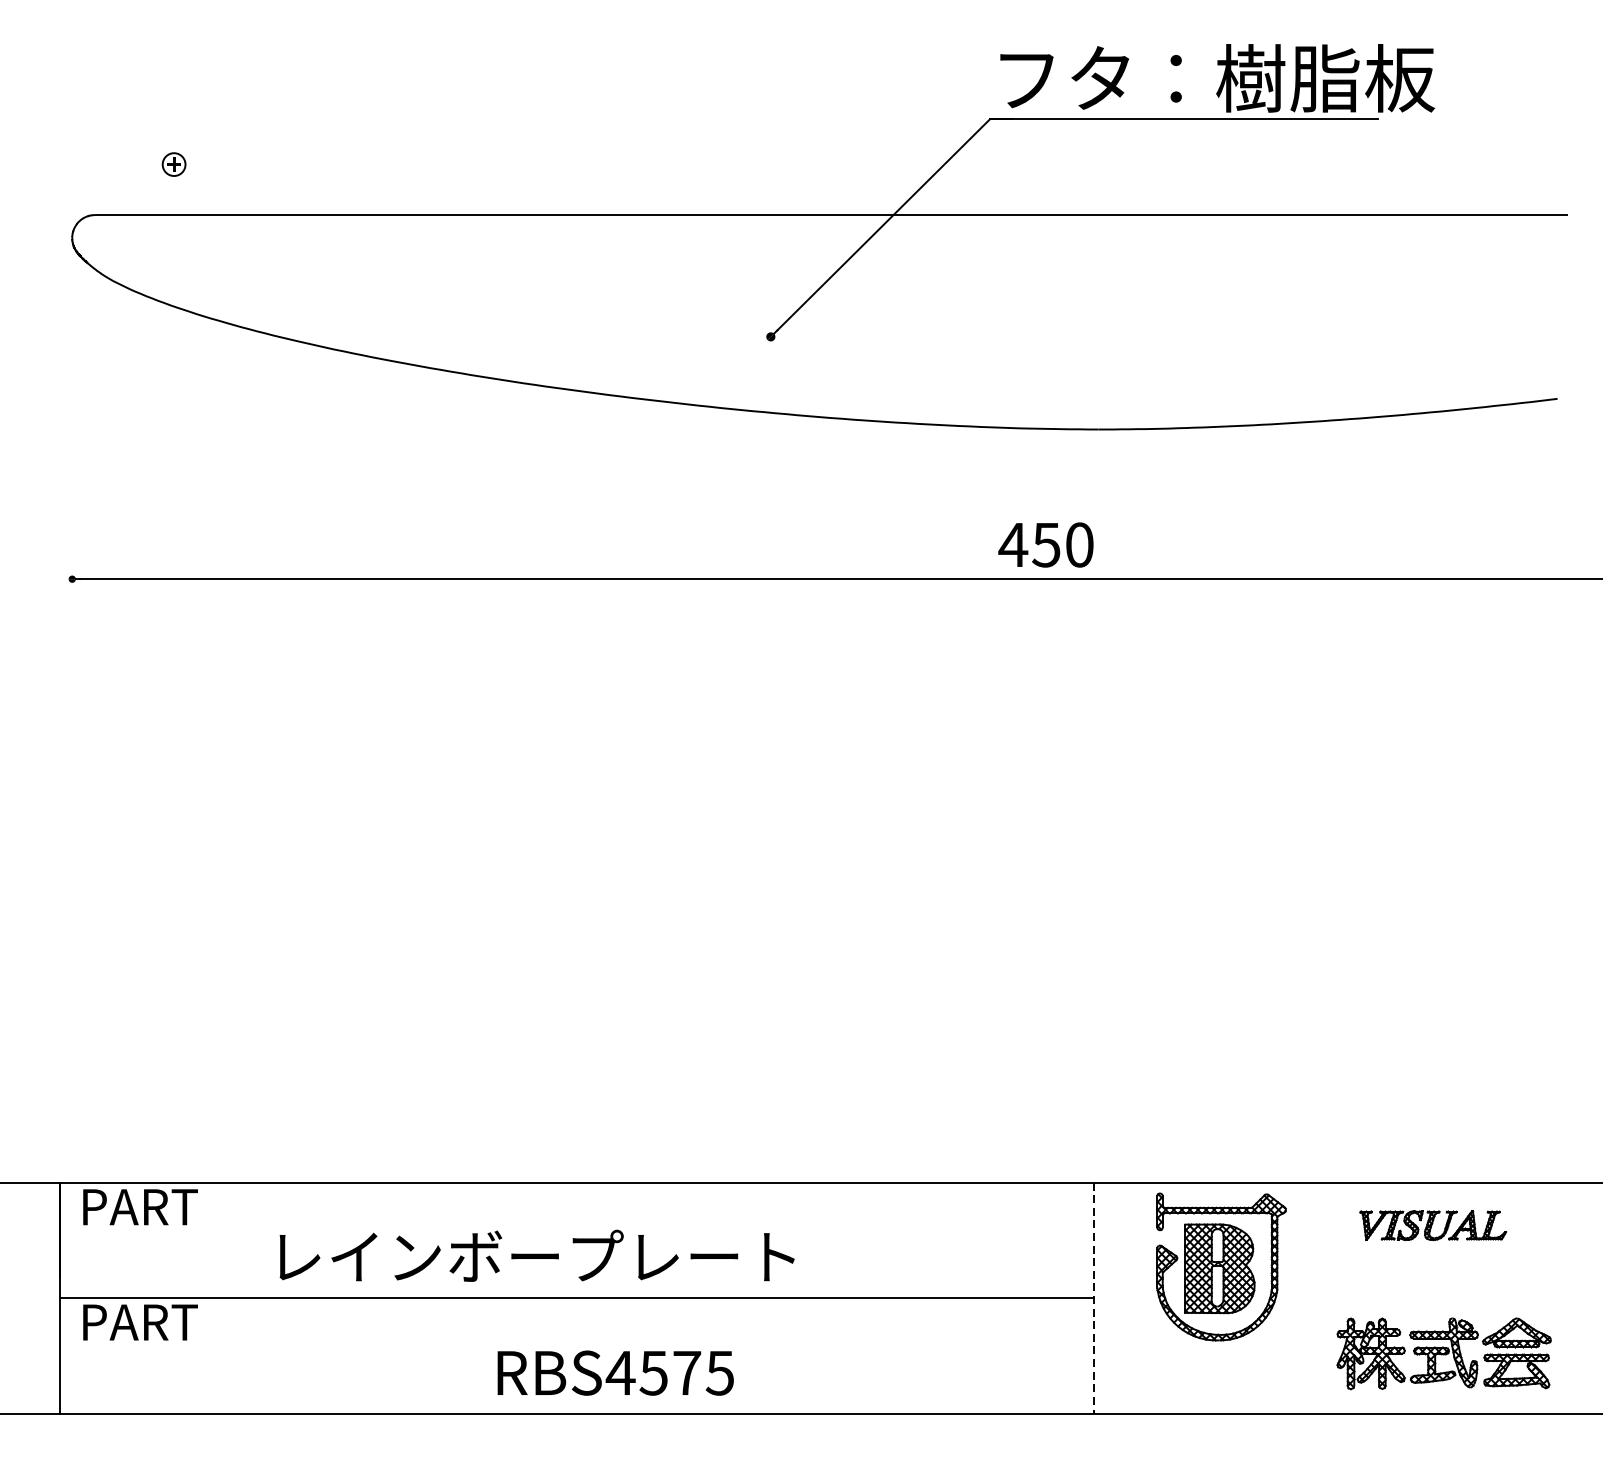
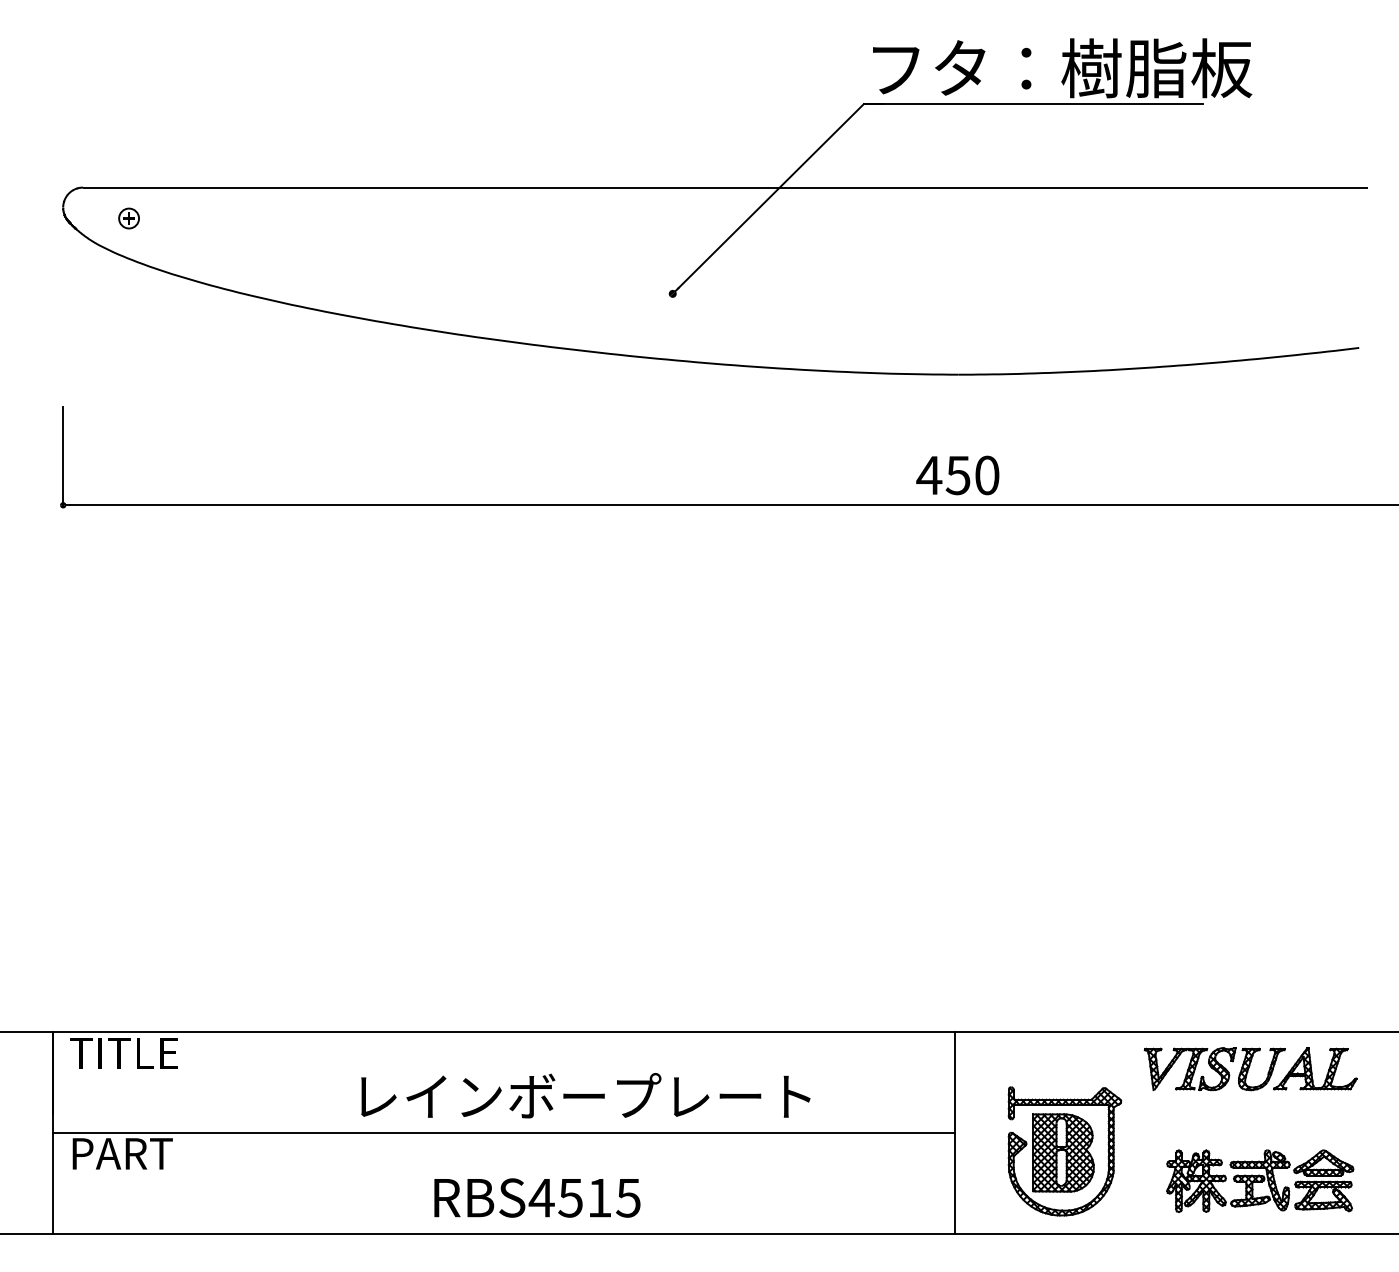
part: (173, 164) -> (128, 218), moved
line: (72, 522) -> (63, 455), added
text: (1045, 545) -> (957, 475), moved
text: (141, 1206) -> (123, 1052), PART -> TITLE
part: (1433, 1225) -> (1250, 1069), size x1.67
text: (536, 1255) -> (585, 1095), moved
part: (1220, 1267) -> (1064, 1151), moved
line: (1093, 1298) -> (954, 1132), dashed -> solid
text: (686, 1373) -> (599, 1198), RBS4575 -> RBS4515

